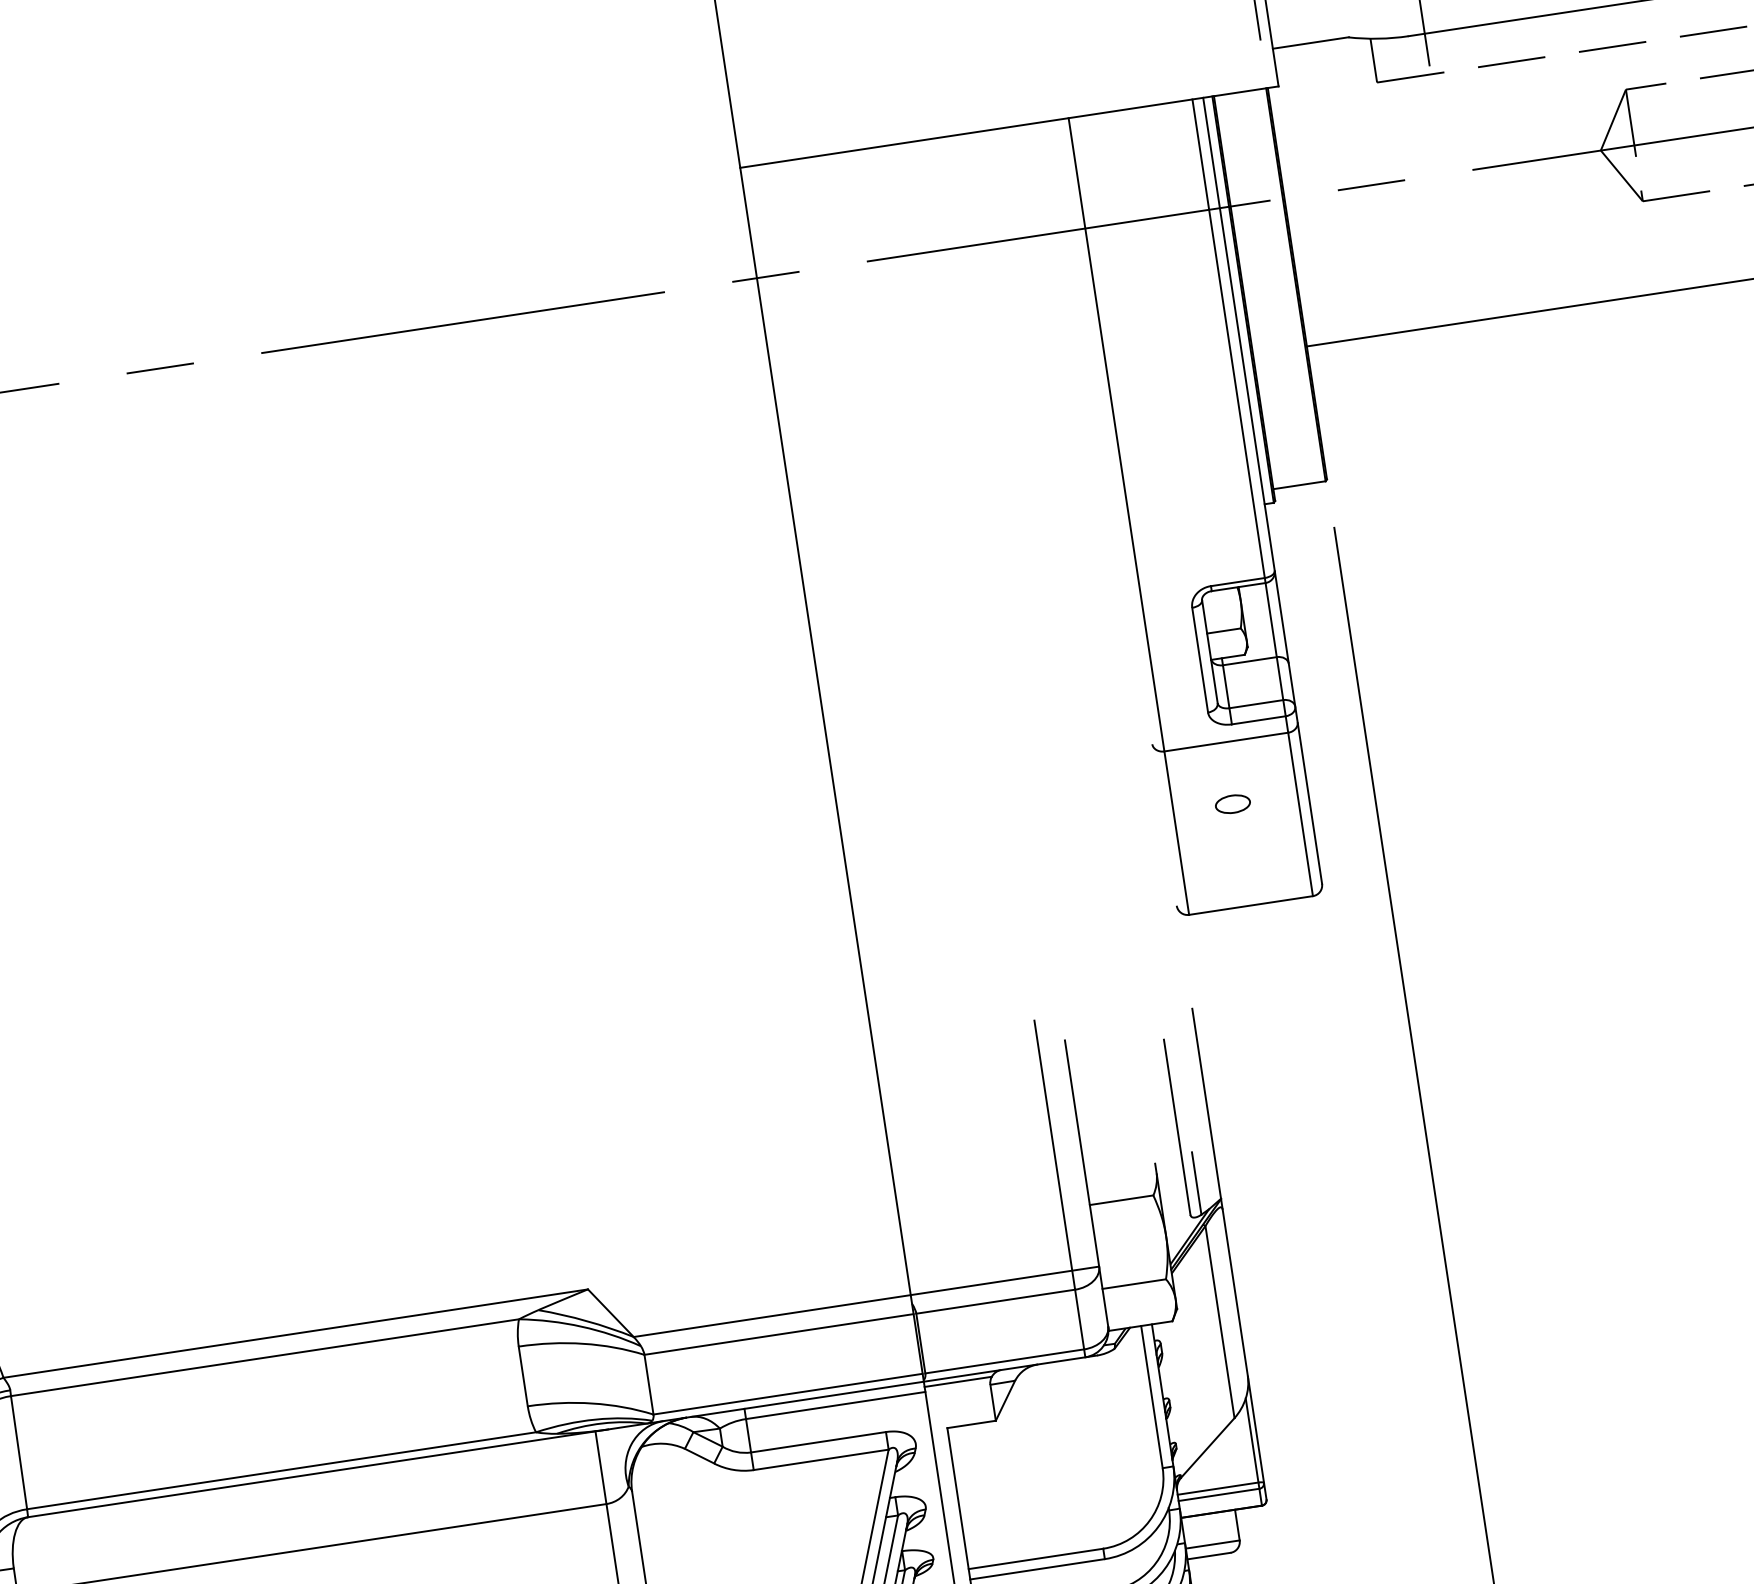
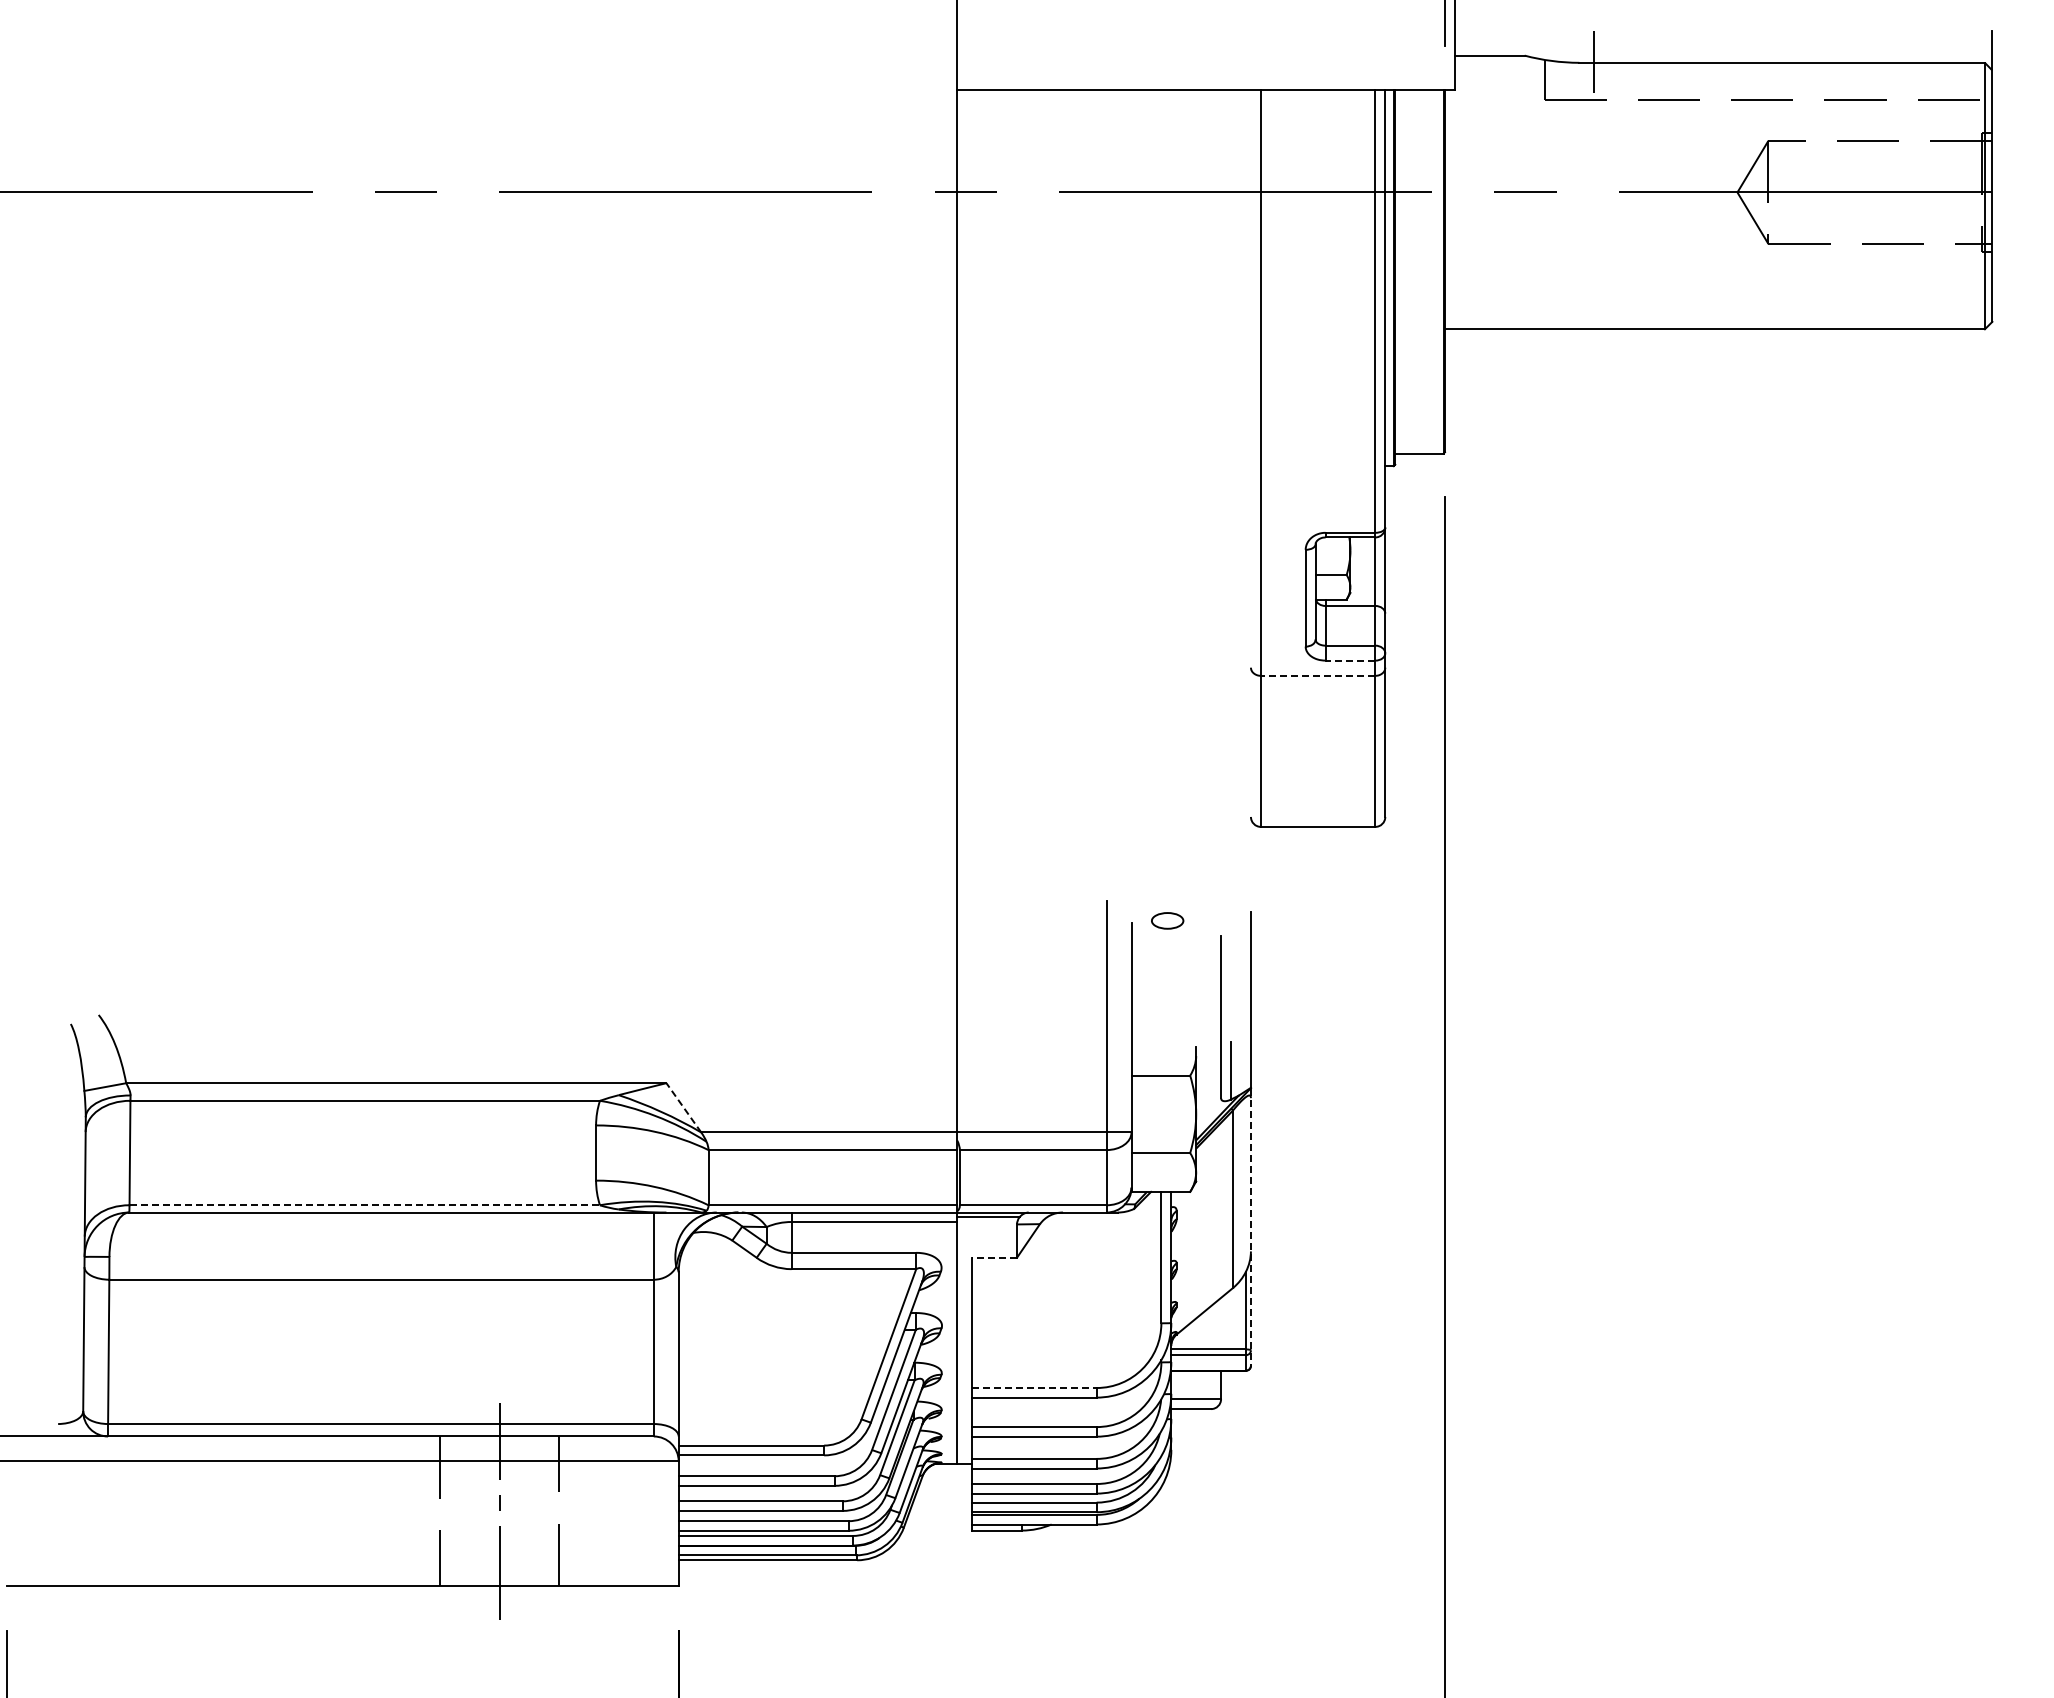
line: (1258, 720) -> (1350, 660), solid -> dashed
line: (1225, 741) -> (1317, 675), solid -> dashed
part: (1232, 803) -> (1167, 920), moved
line: (610, 1312) -> (683, 1107), solid -> dashed
line: (1243, 1351) -> (1250, 1228), solid -> dashed
line: (971, 1424) -> (994, 1257), solid -> dashed
line: (282, 1470) -> (365, 1205), solid -> dashed
line: (1036, 1559) -> (1034, 1388), solid -> dashed

